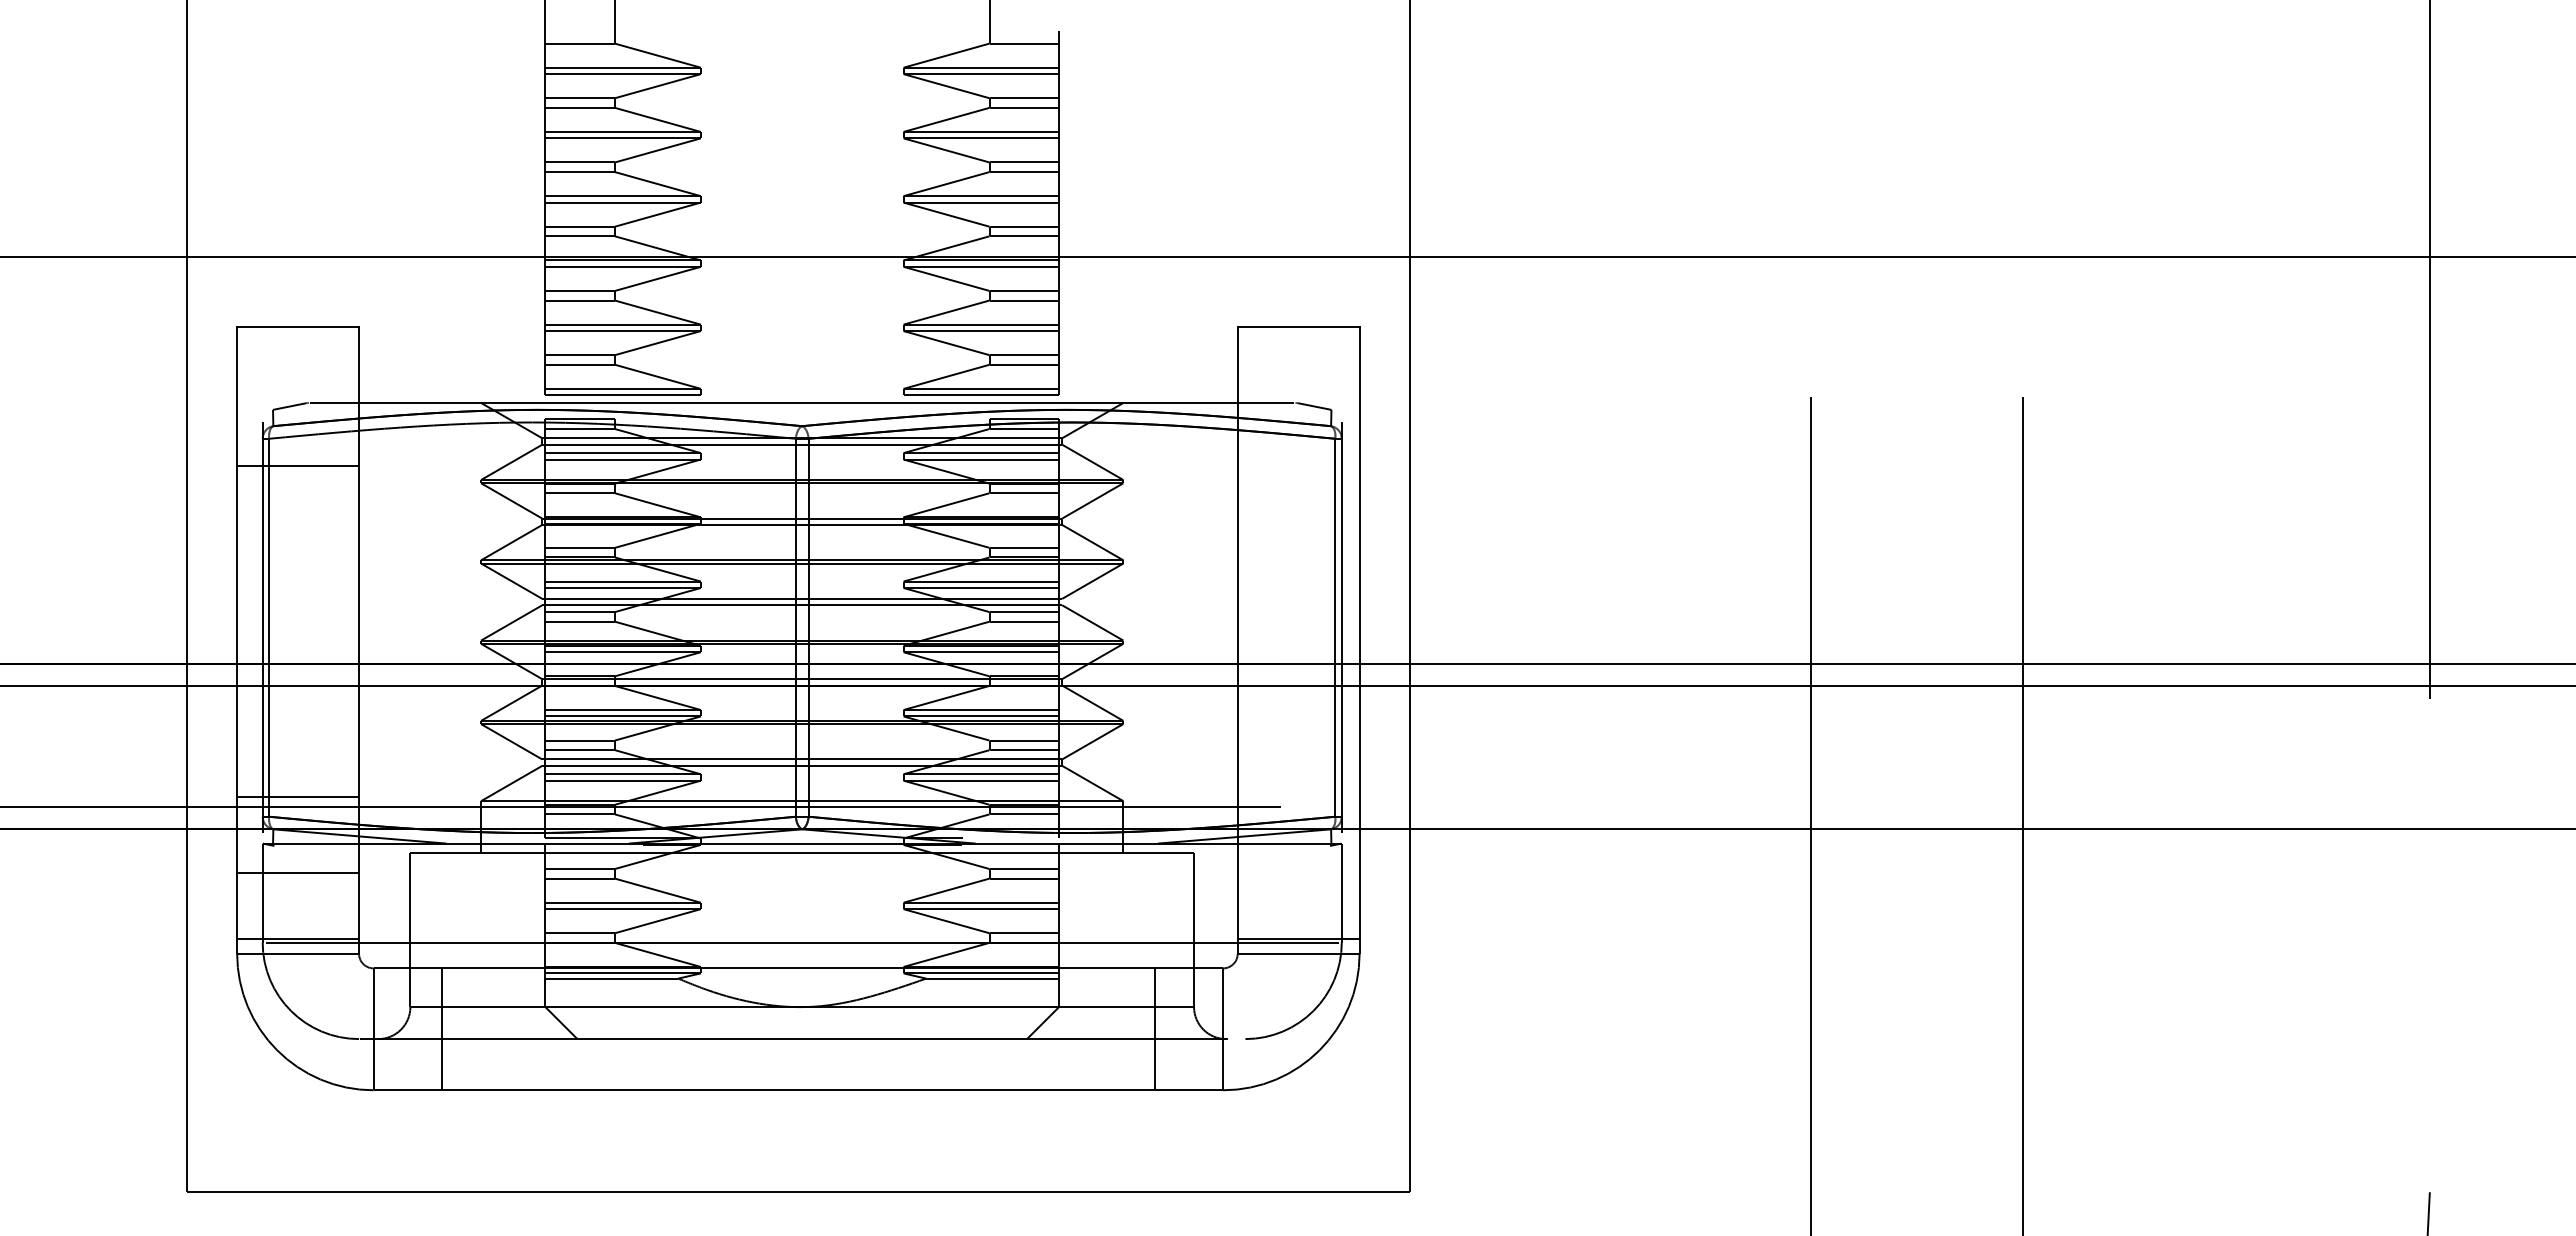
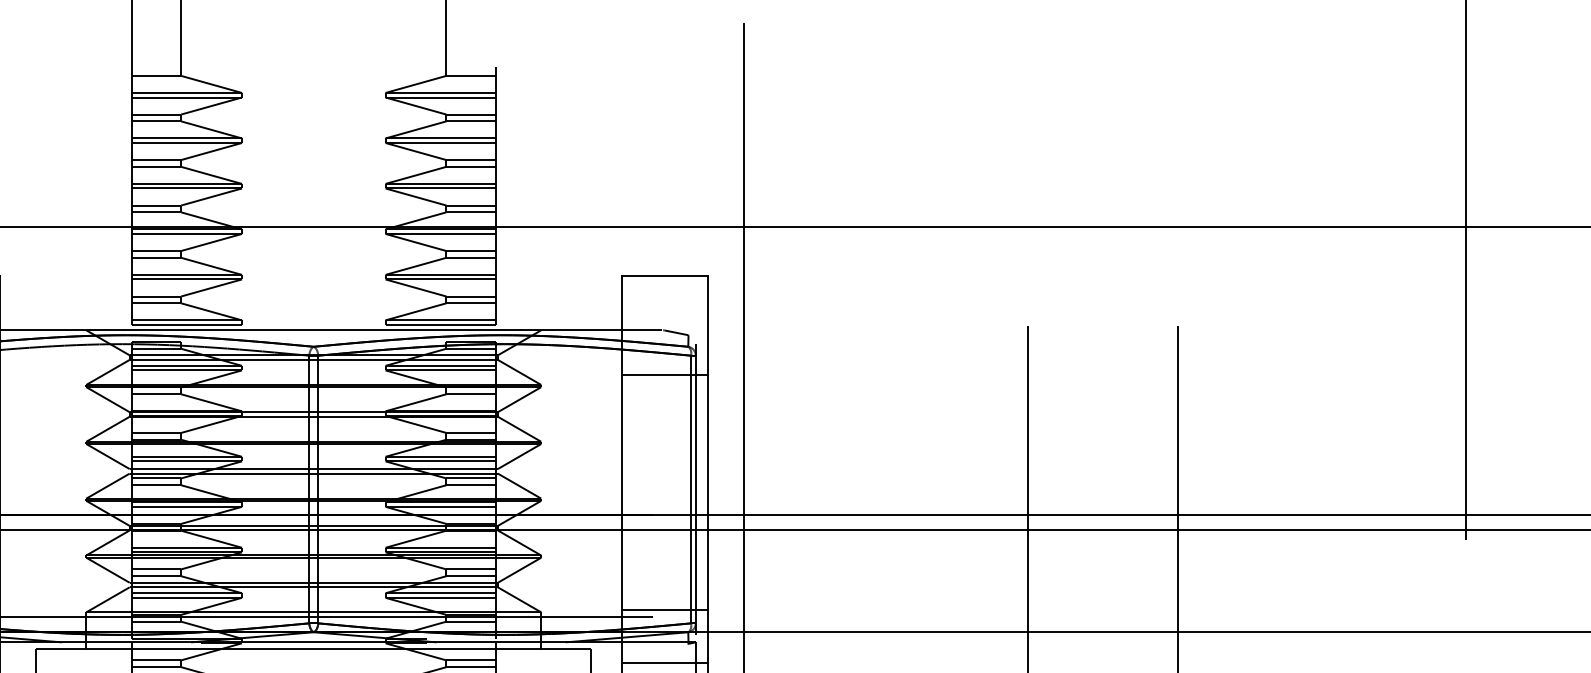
line: (1298, 466) -> (665, 375), added
line: (1298, 797) -> (665, 609), added
line: (1298, 873) -> (665, 663), added

